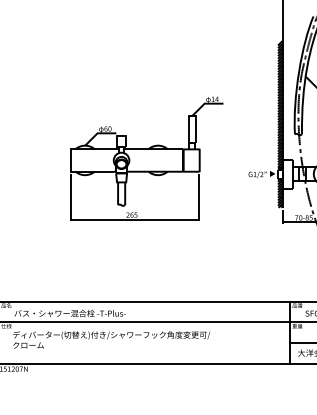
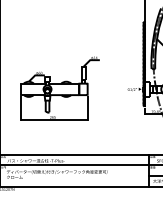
part: (144, 158) -> (59, 88), moved

